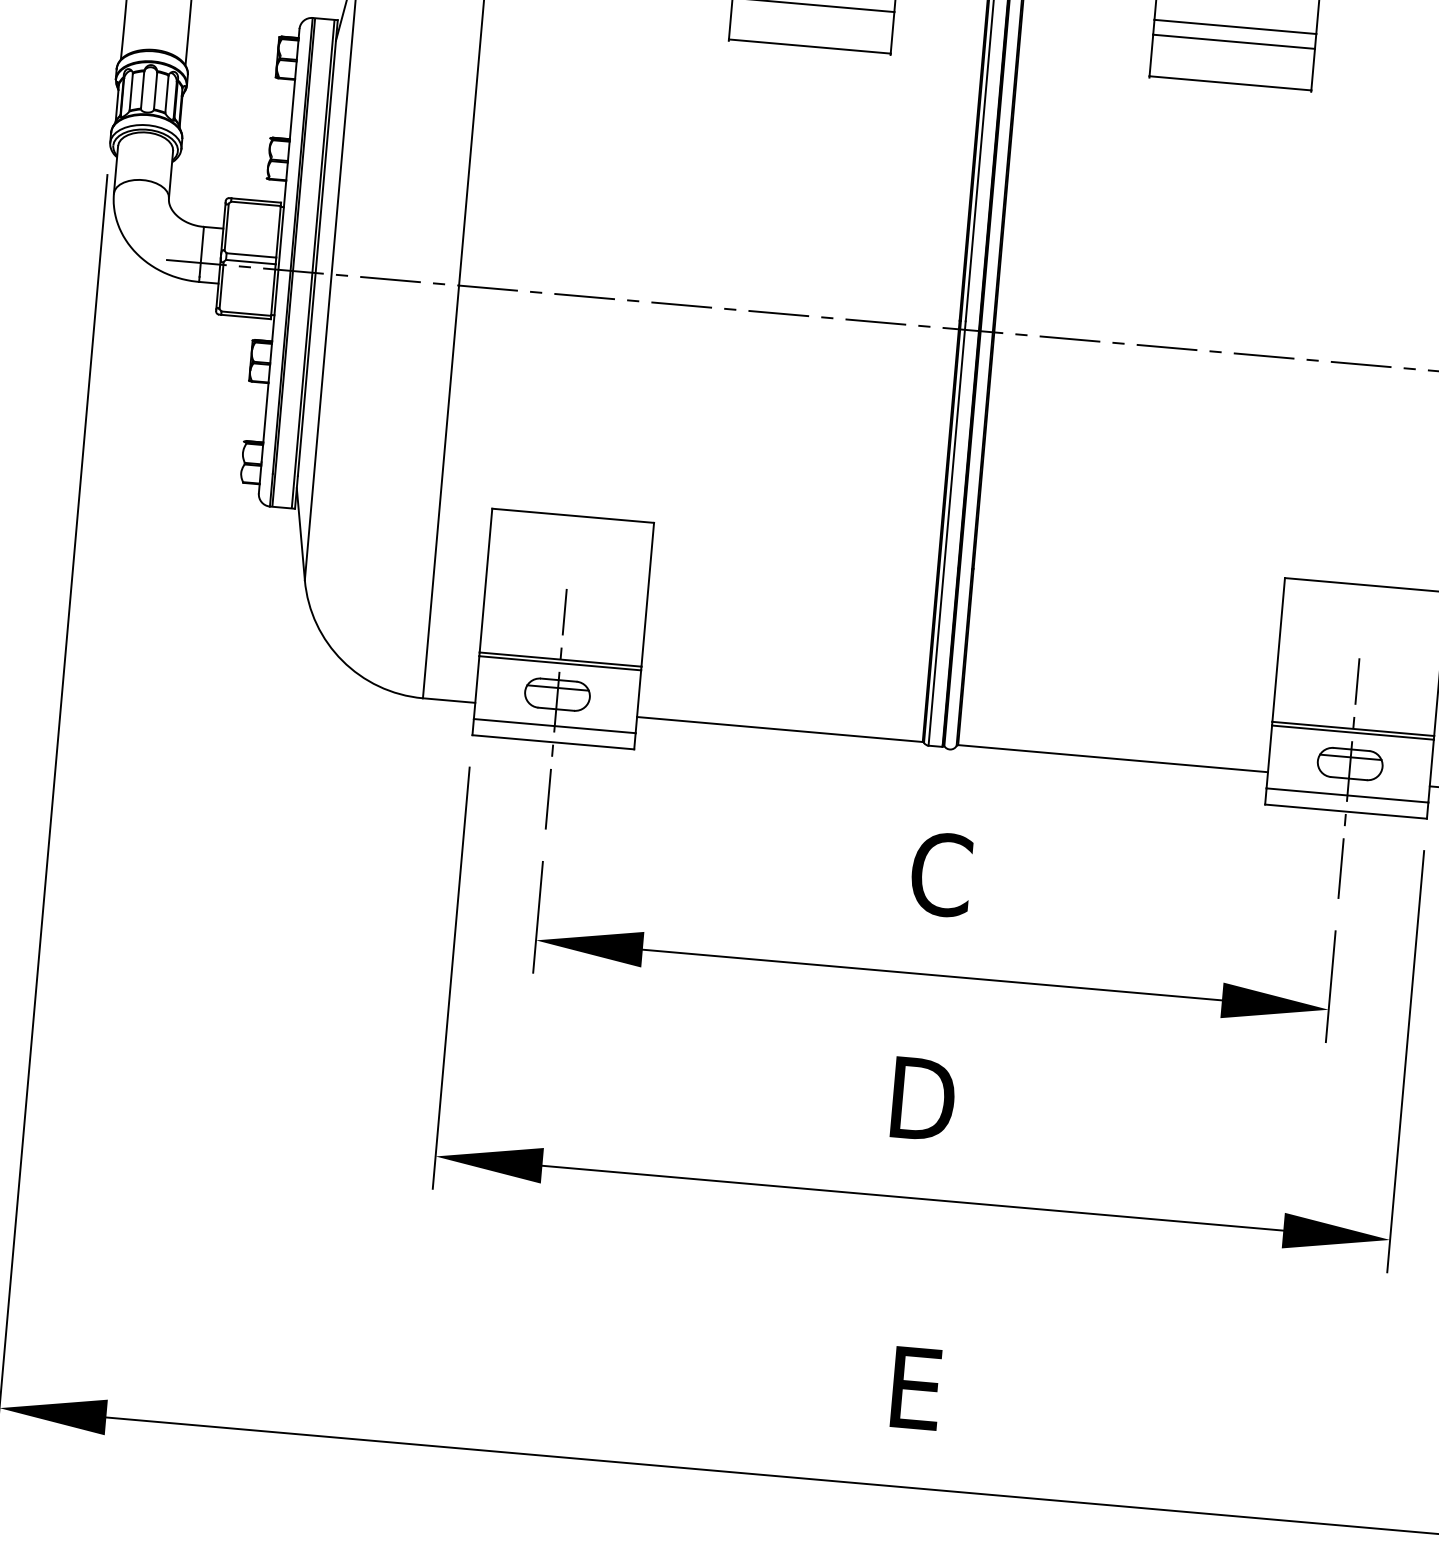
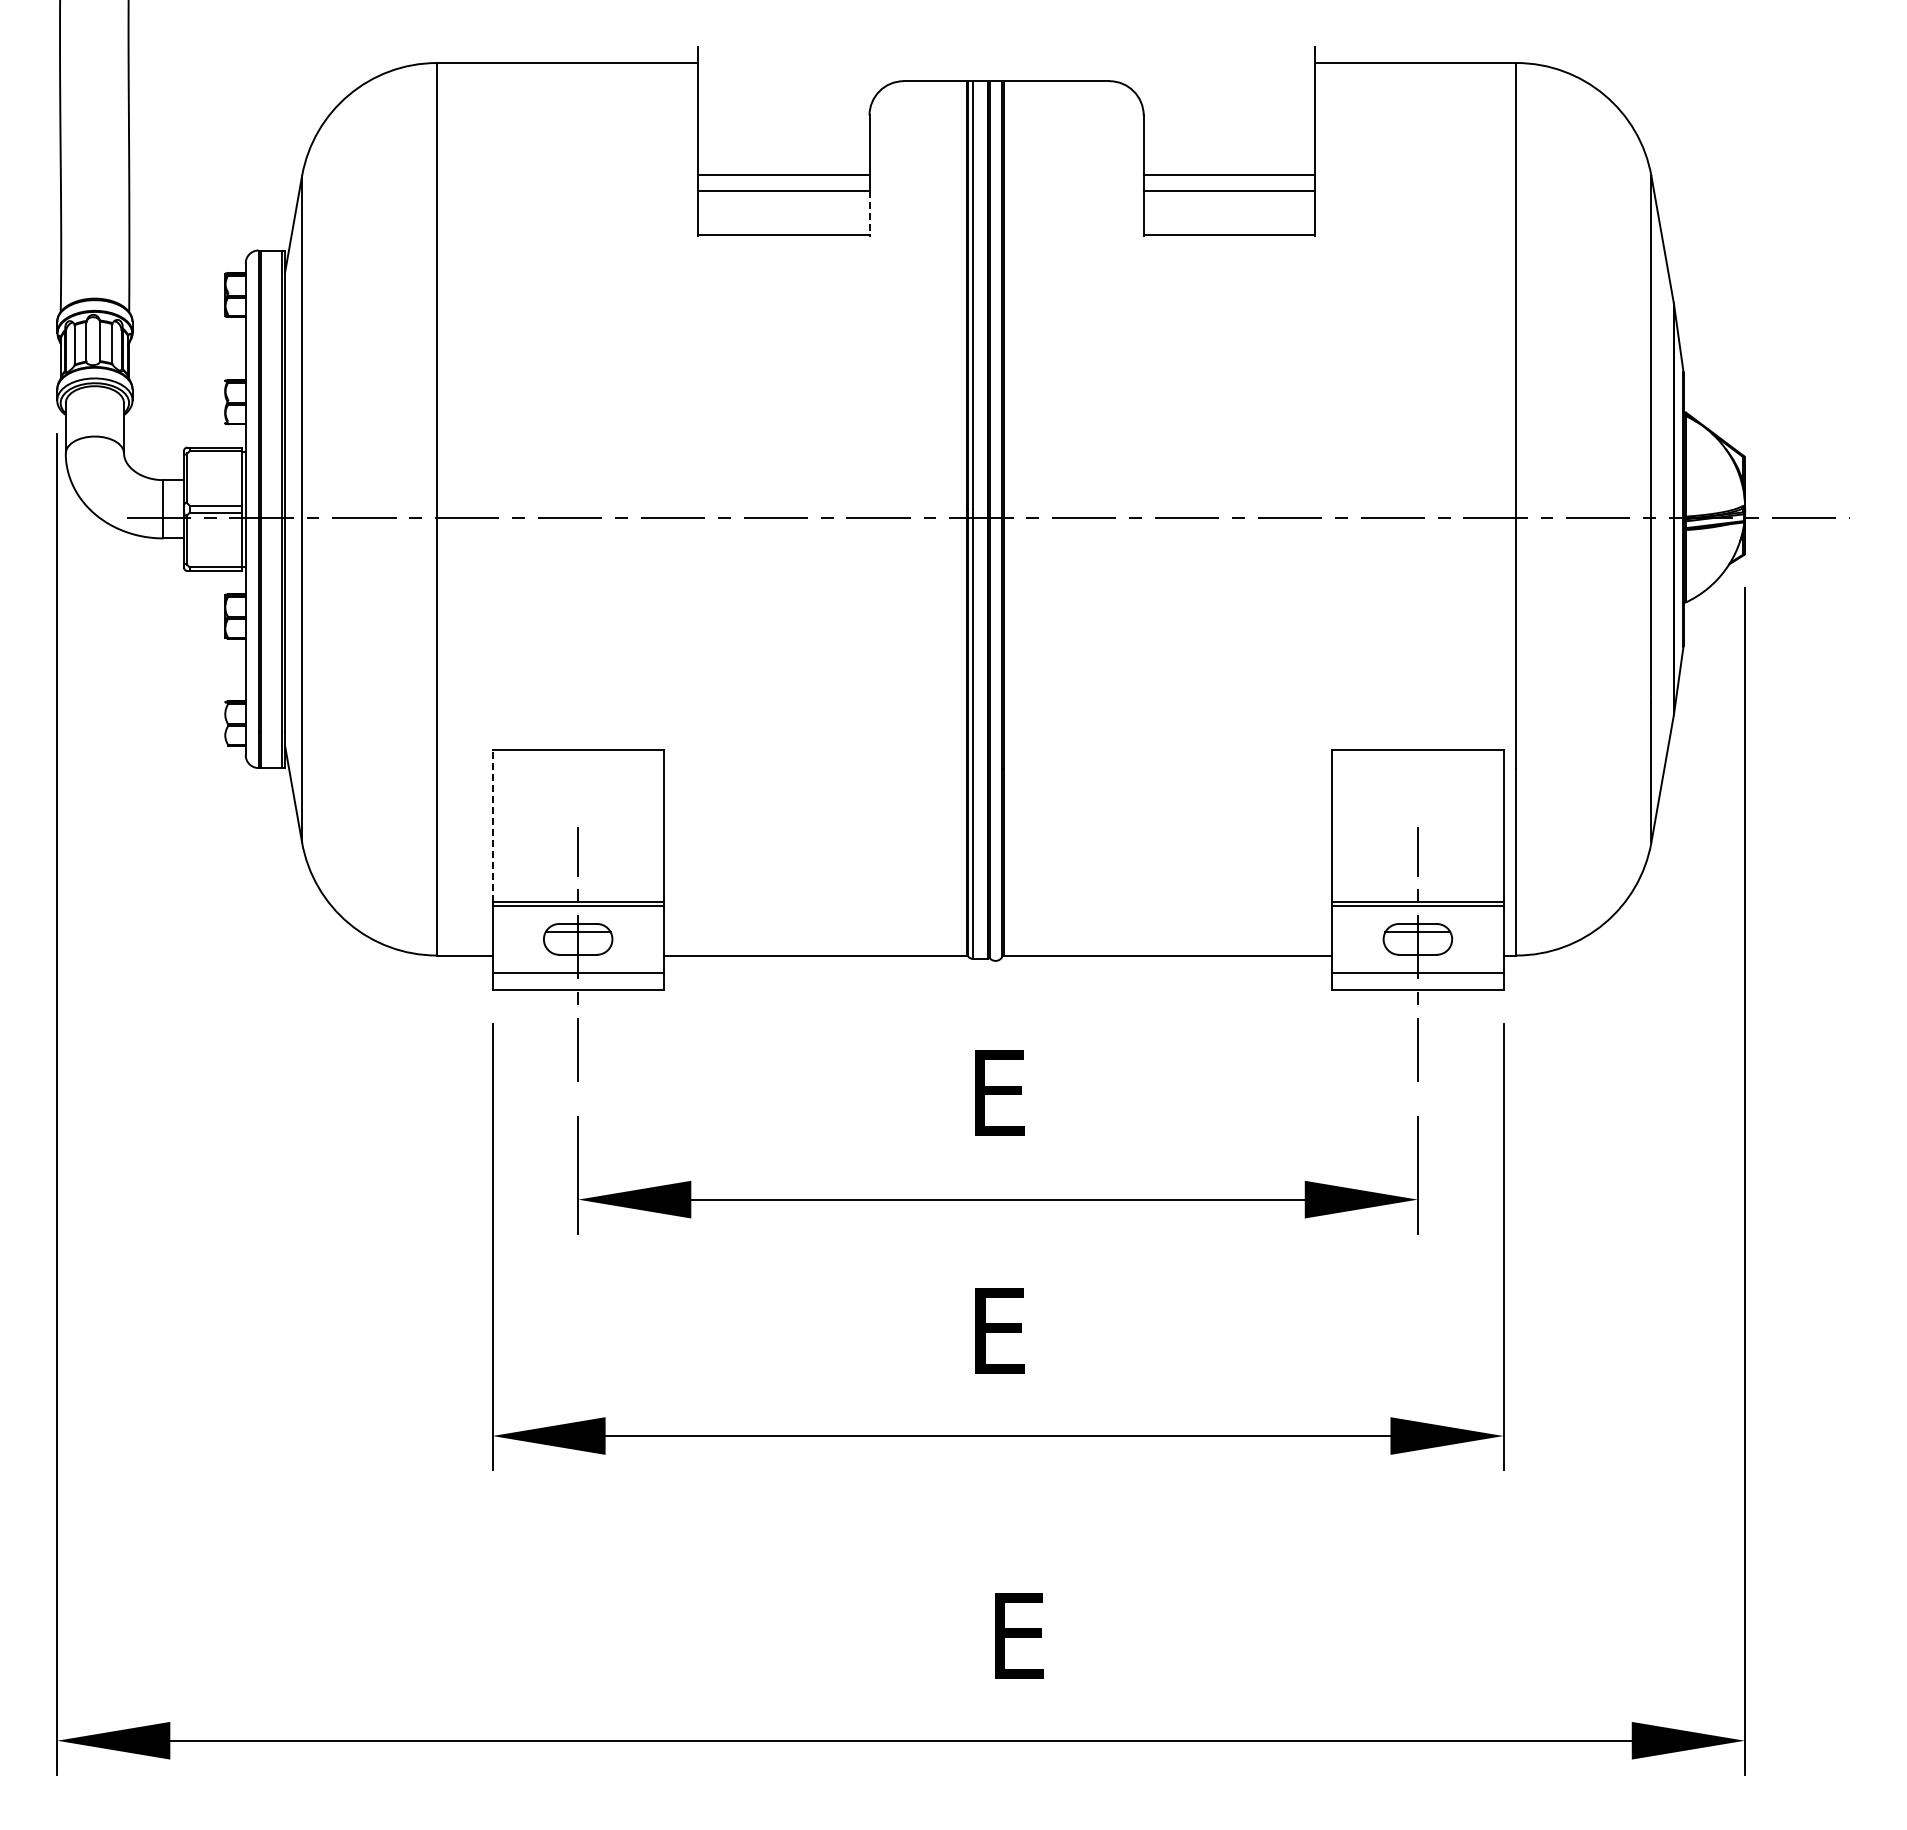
line: (892, 33) -> (869, 213), solid -> dashed
line: (486, 580) -> (492, 825), solid -> dashed
text: (941, 873) -> (998, 1092), C -> E
text: (923, 1098) -> (1000, 1330), D -> E

